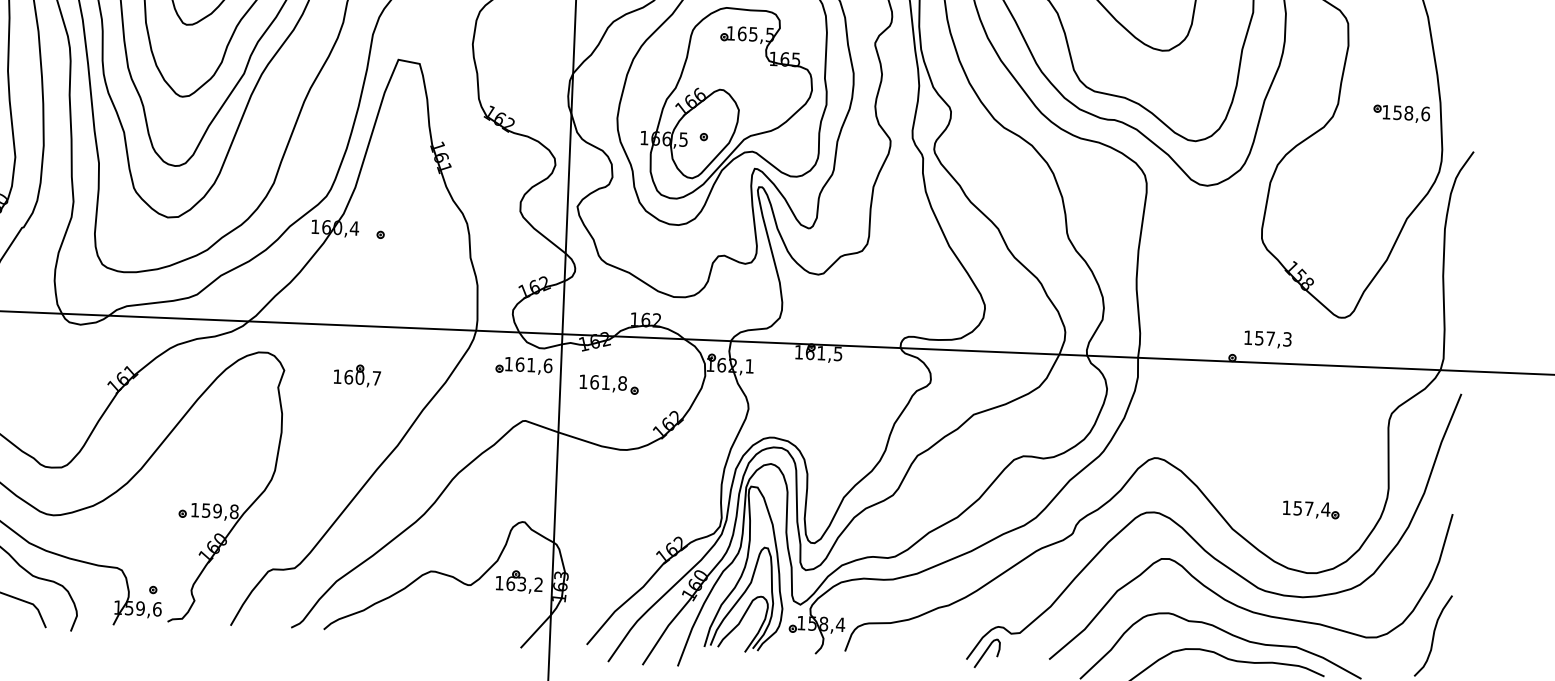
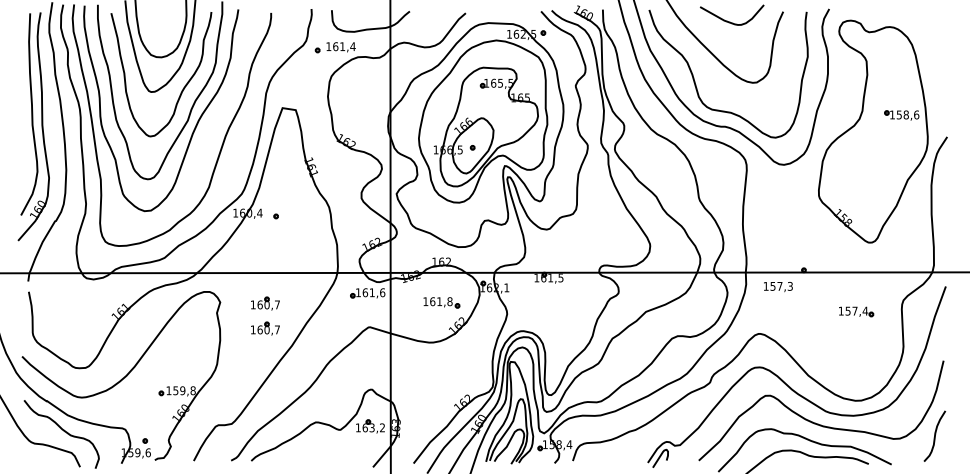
text: (1268, 340) -> (778, 287), moved
part: (608, 384) -> (441, 302), moved
part: (355, 415) -> (265, 328), added
part: (1311, 509) -> (856, 311), moved

